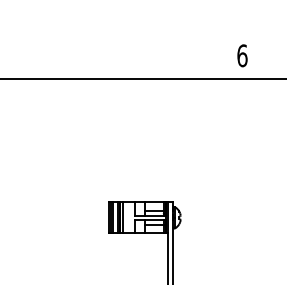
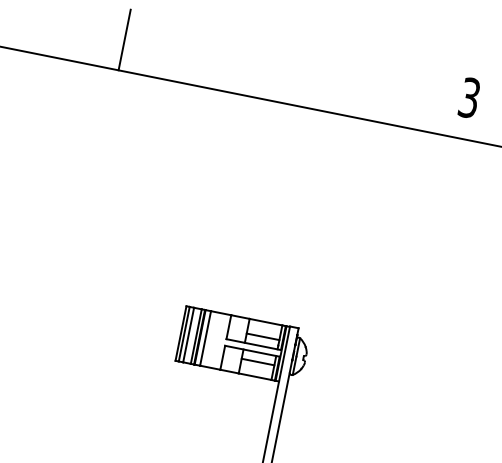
text: (242, 55) -> (469, 97), 6 -> 3
line: (45, 61) -> (124, 39), added

